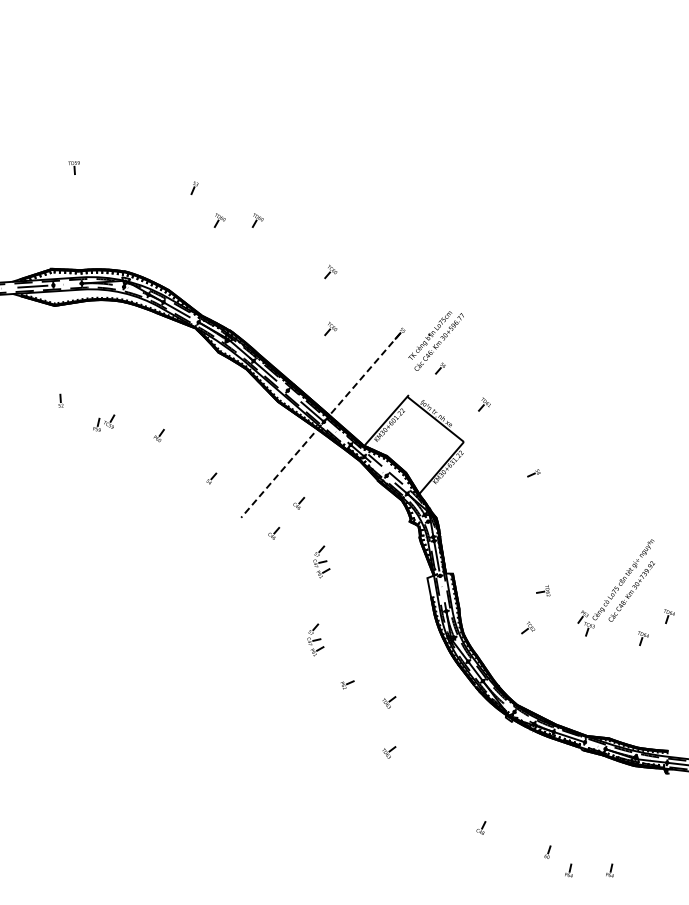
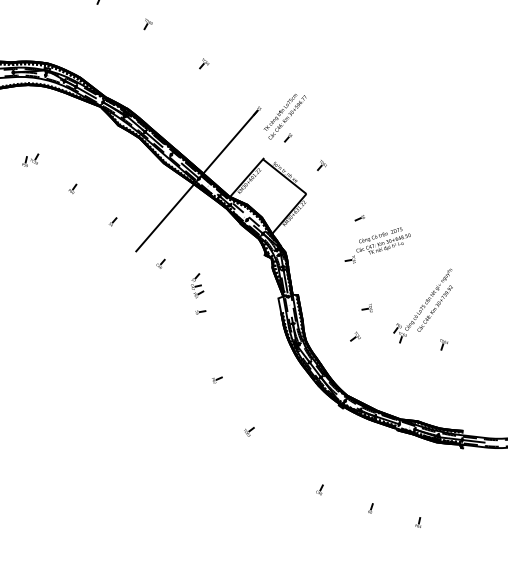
part: (219, 220) -> (118, 24), removed
part: (330, 328) -> (204, 106), removed
part: (104, 422) -> (30, 159), moved
line: (320, 425) -> (196, 181), dashed -> solid
part: (299, 503) -> (180, 241), removed
part: (556, 508) -> (377, 245), added
part: (326, 596) -> (201, 312), added
part: (669, 616) -> (464, 327), removed
part: (315, 639) -> (192, 345), removed
part: (389, 702) -> (249, 393), removed
part: (568, 870) -> (386, 522), removed

